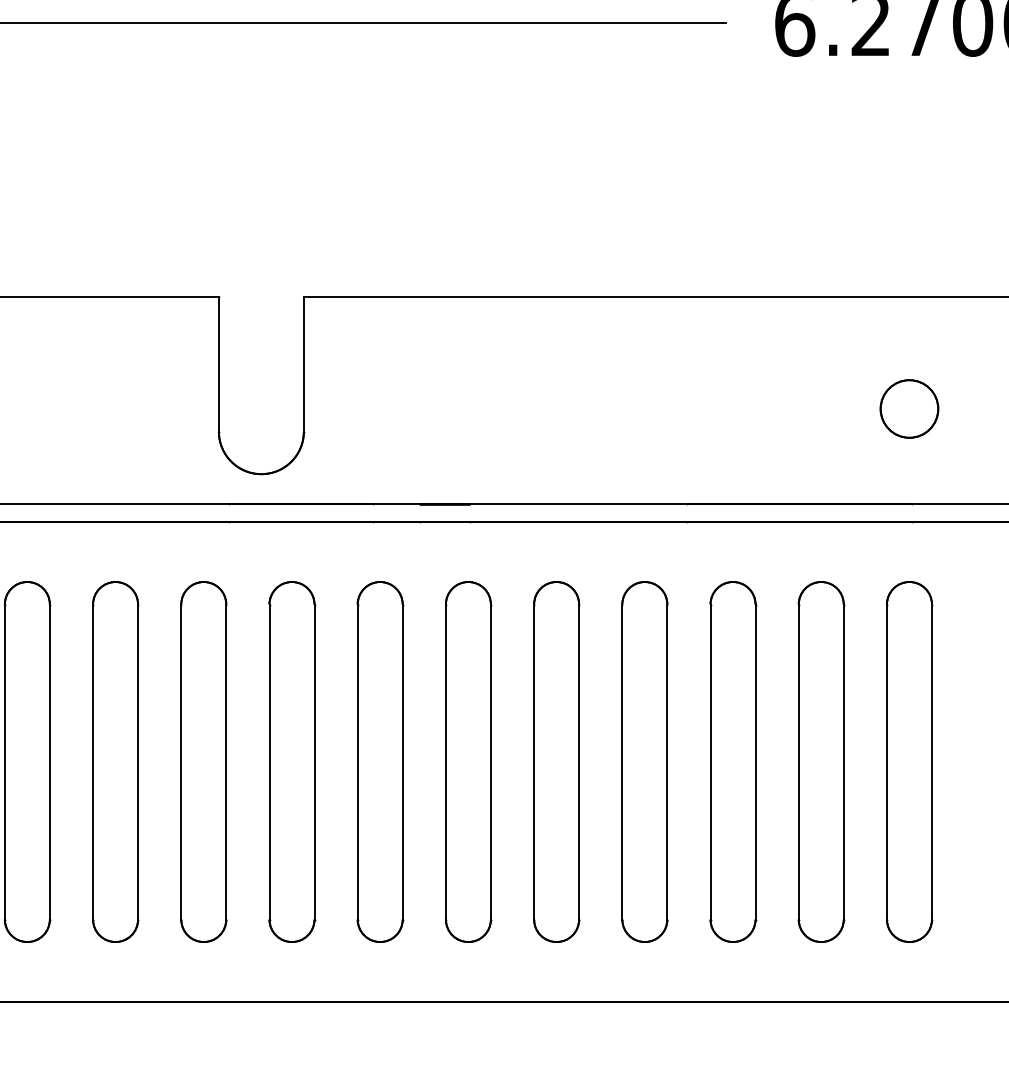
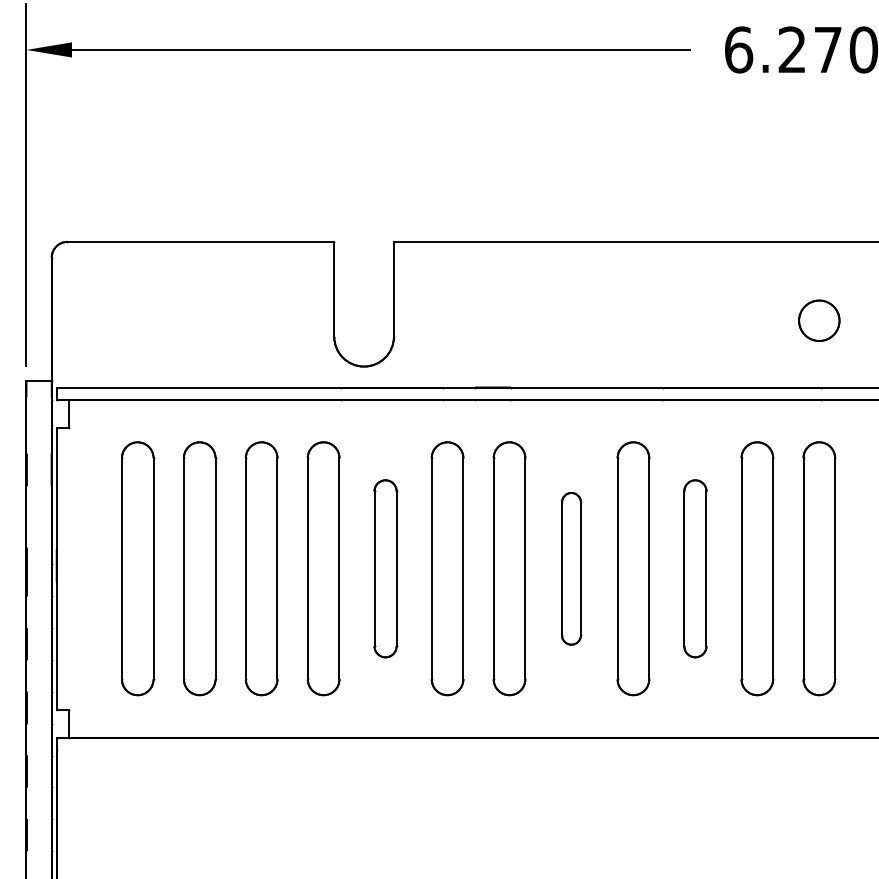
part: (291, 761) -> (385, 568), size x0.7
part: (556, 761) -> (571, 568), size x0.6
part: (733, 761) -> (695, 568), size x0.7

